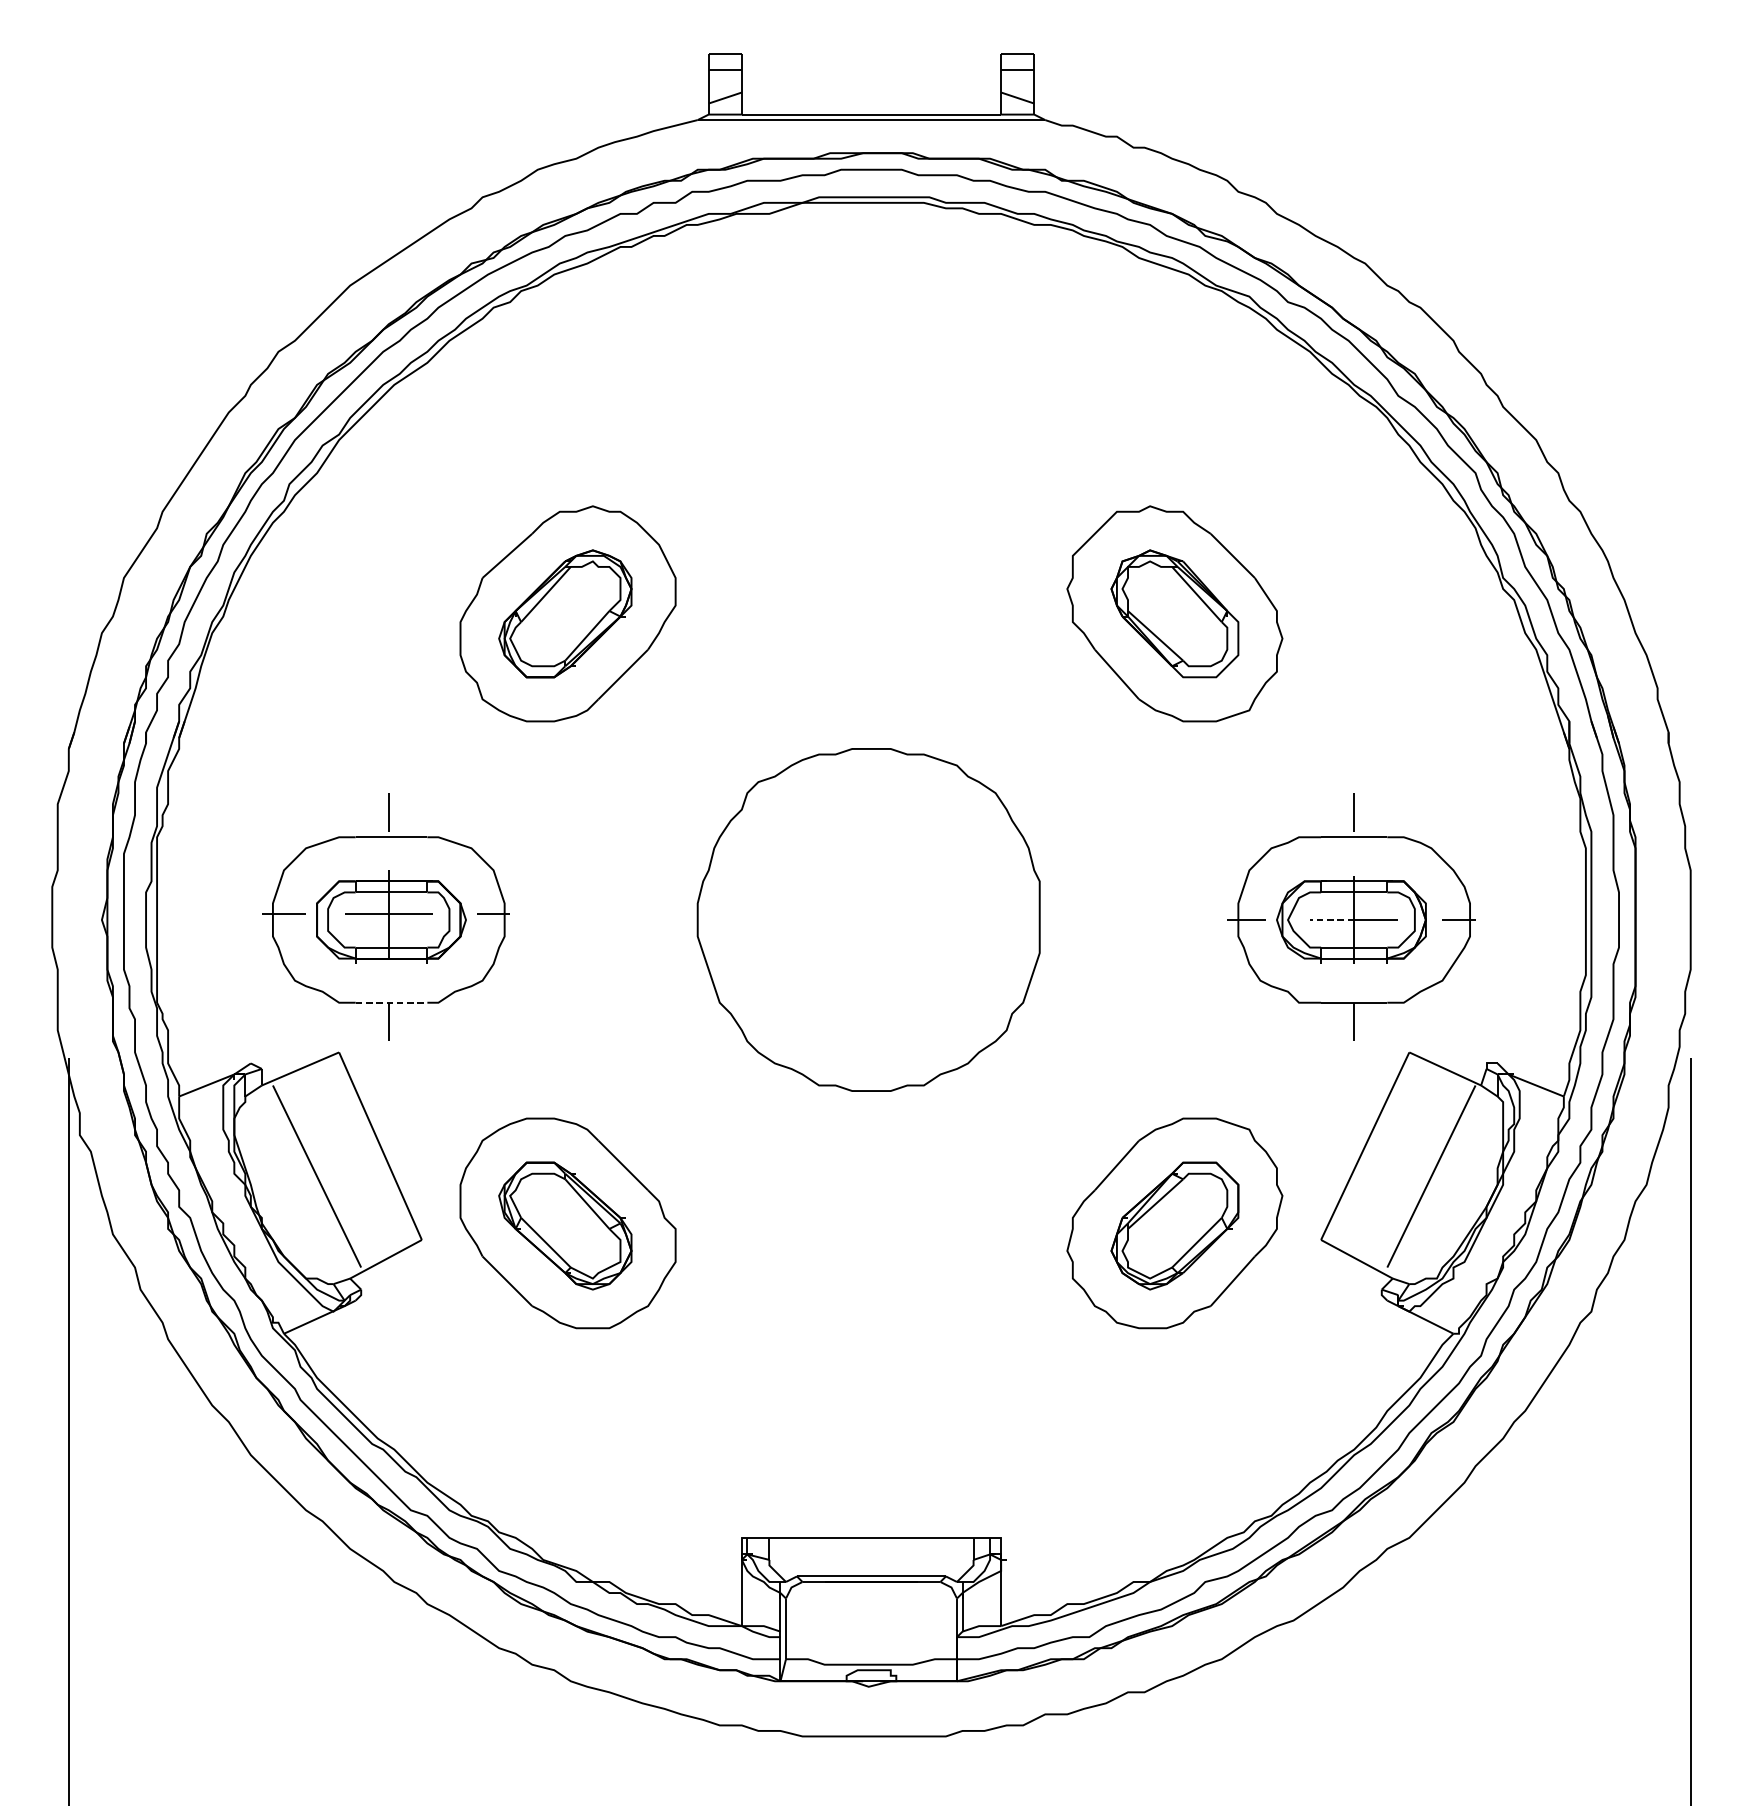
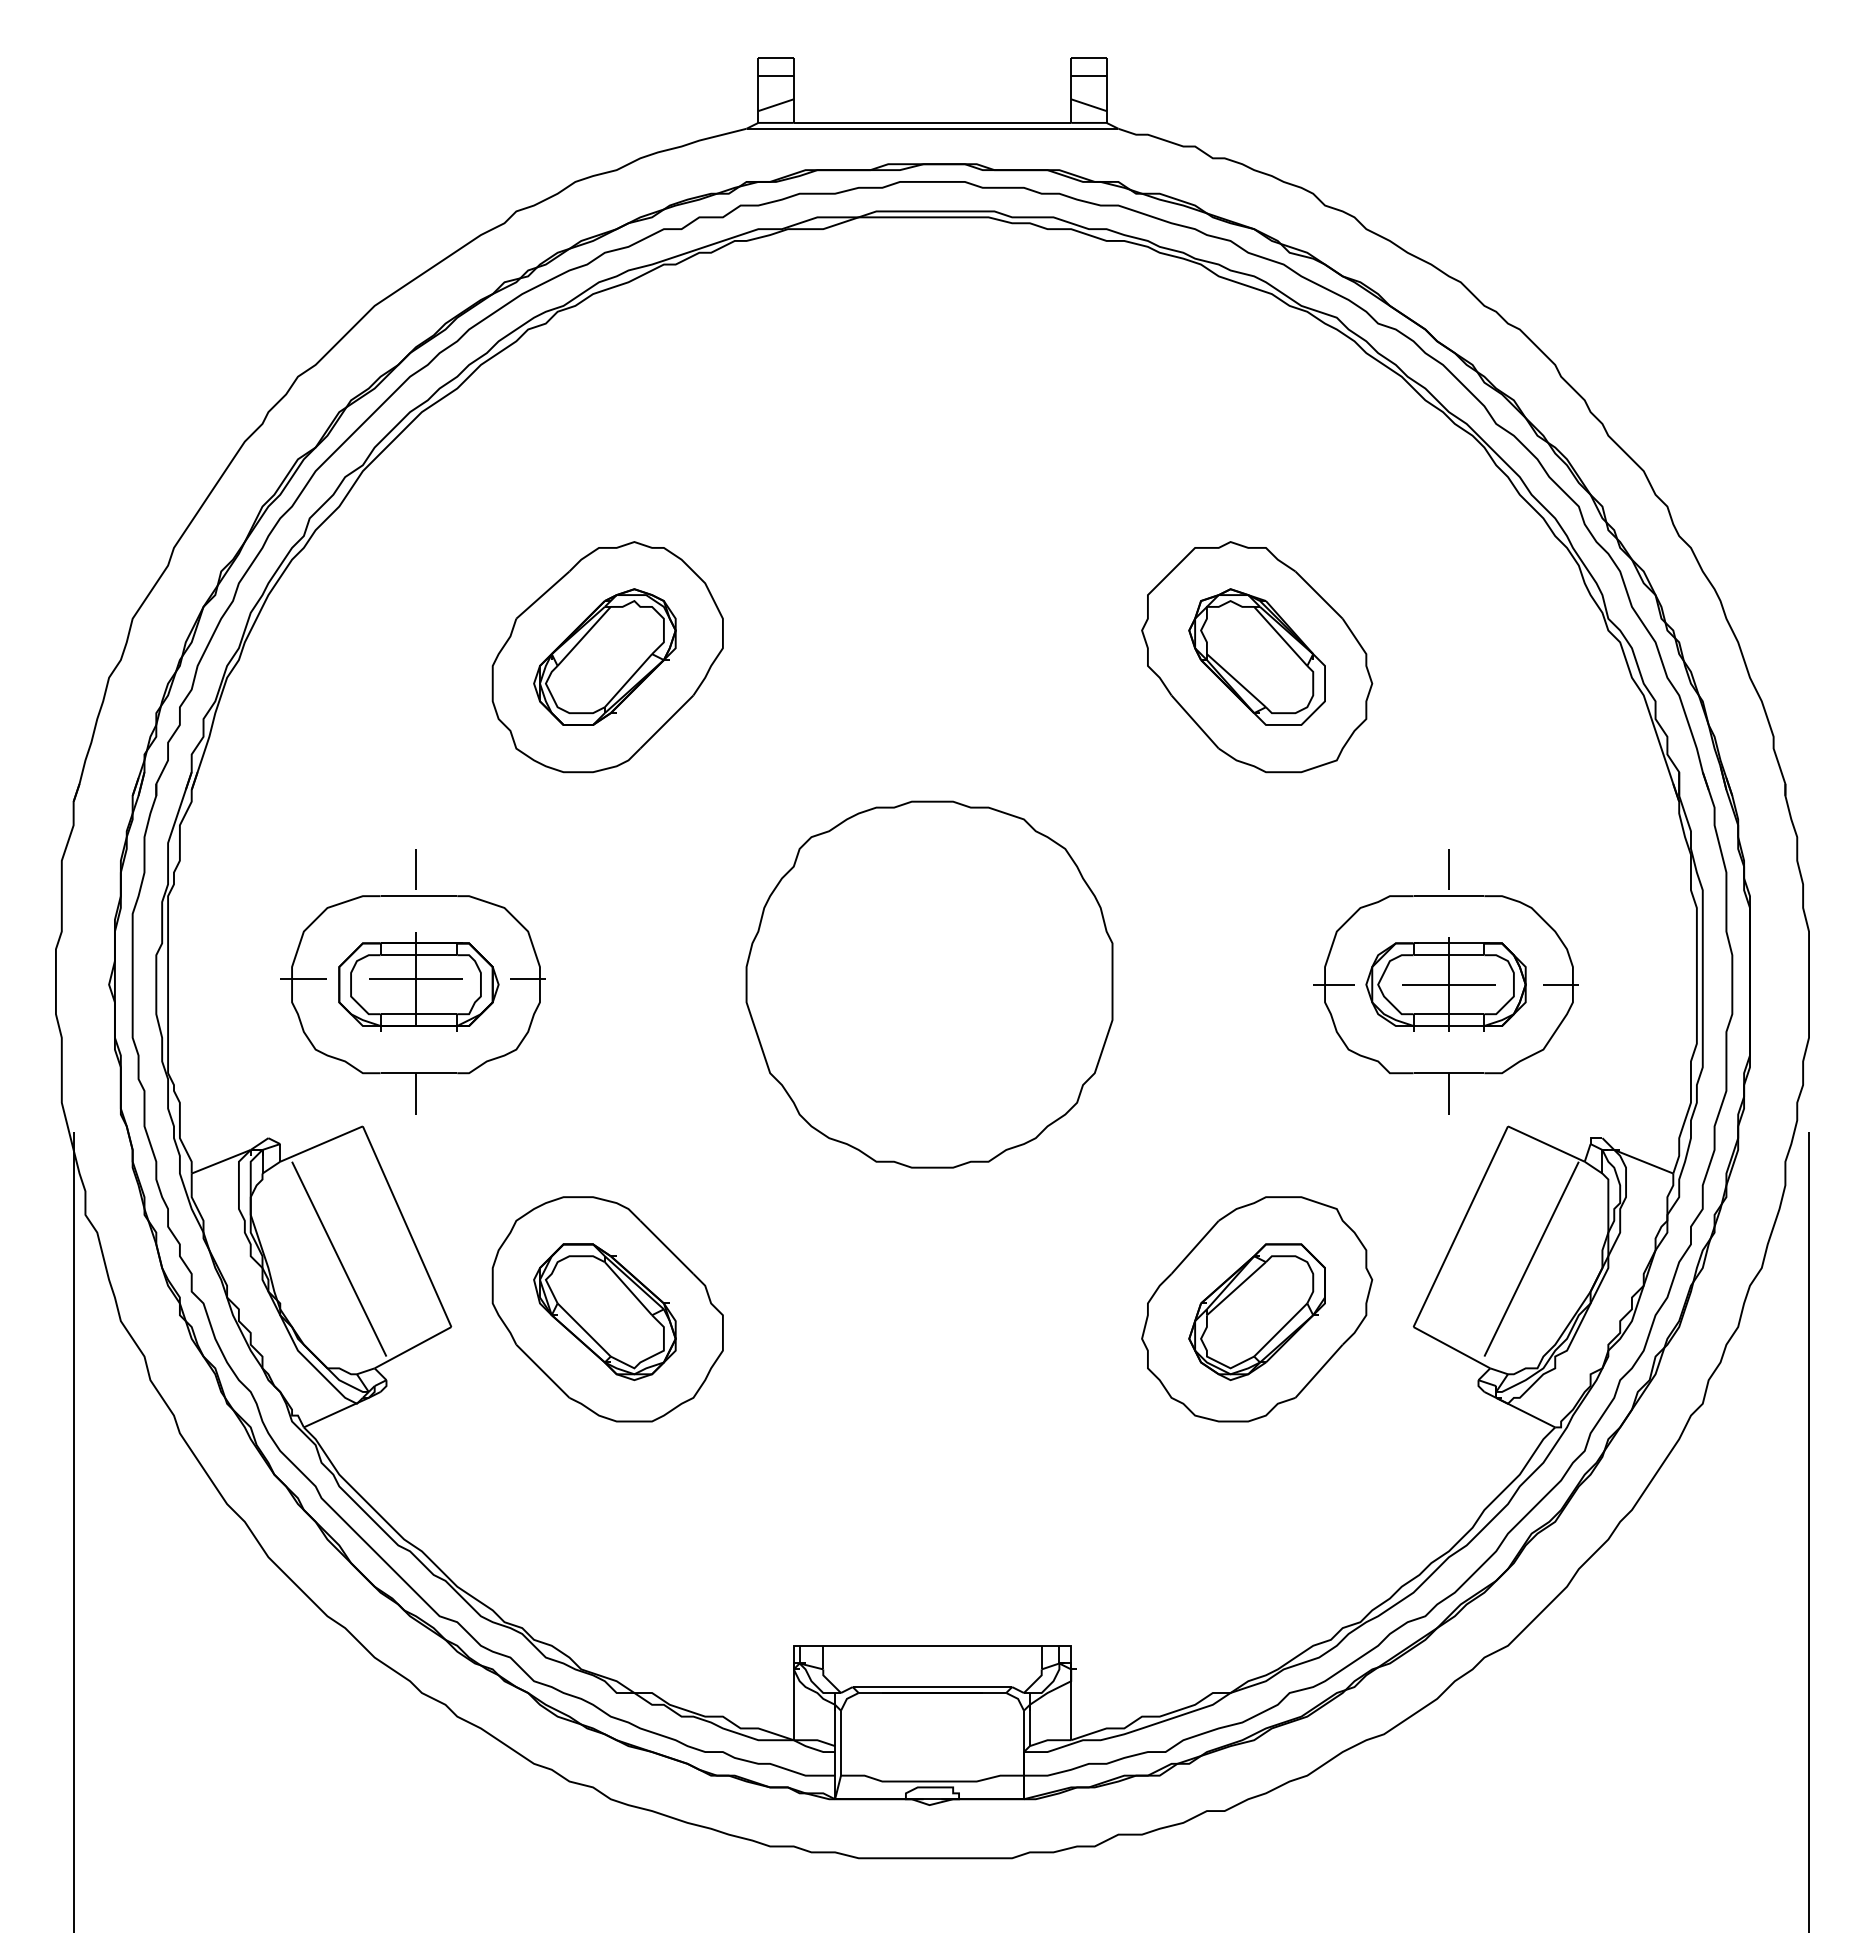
line: (1332, 919) -> (1425, 984), dashed -> solid
line: (392, 1003) -> (419, 1073), dashed -> solid

